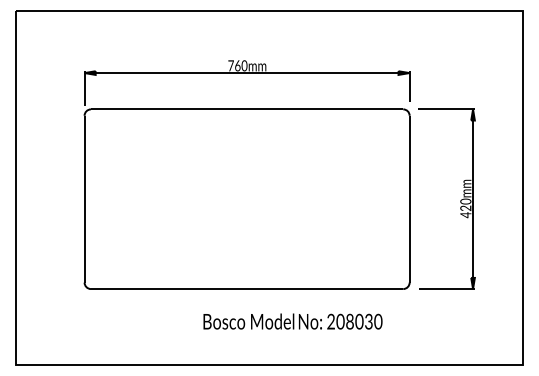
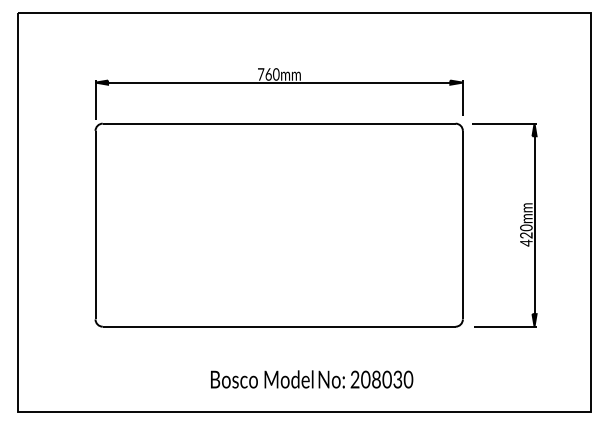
text: (293, 321) -> (312, 379), moved

